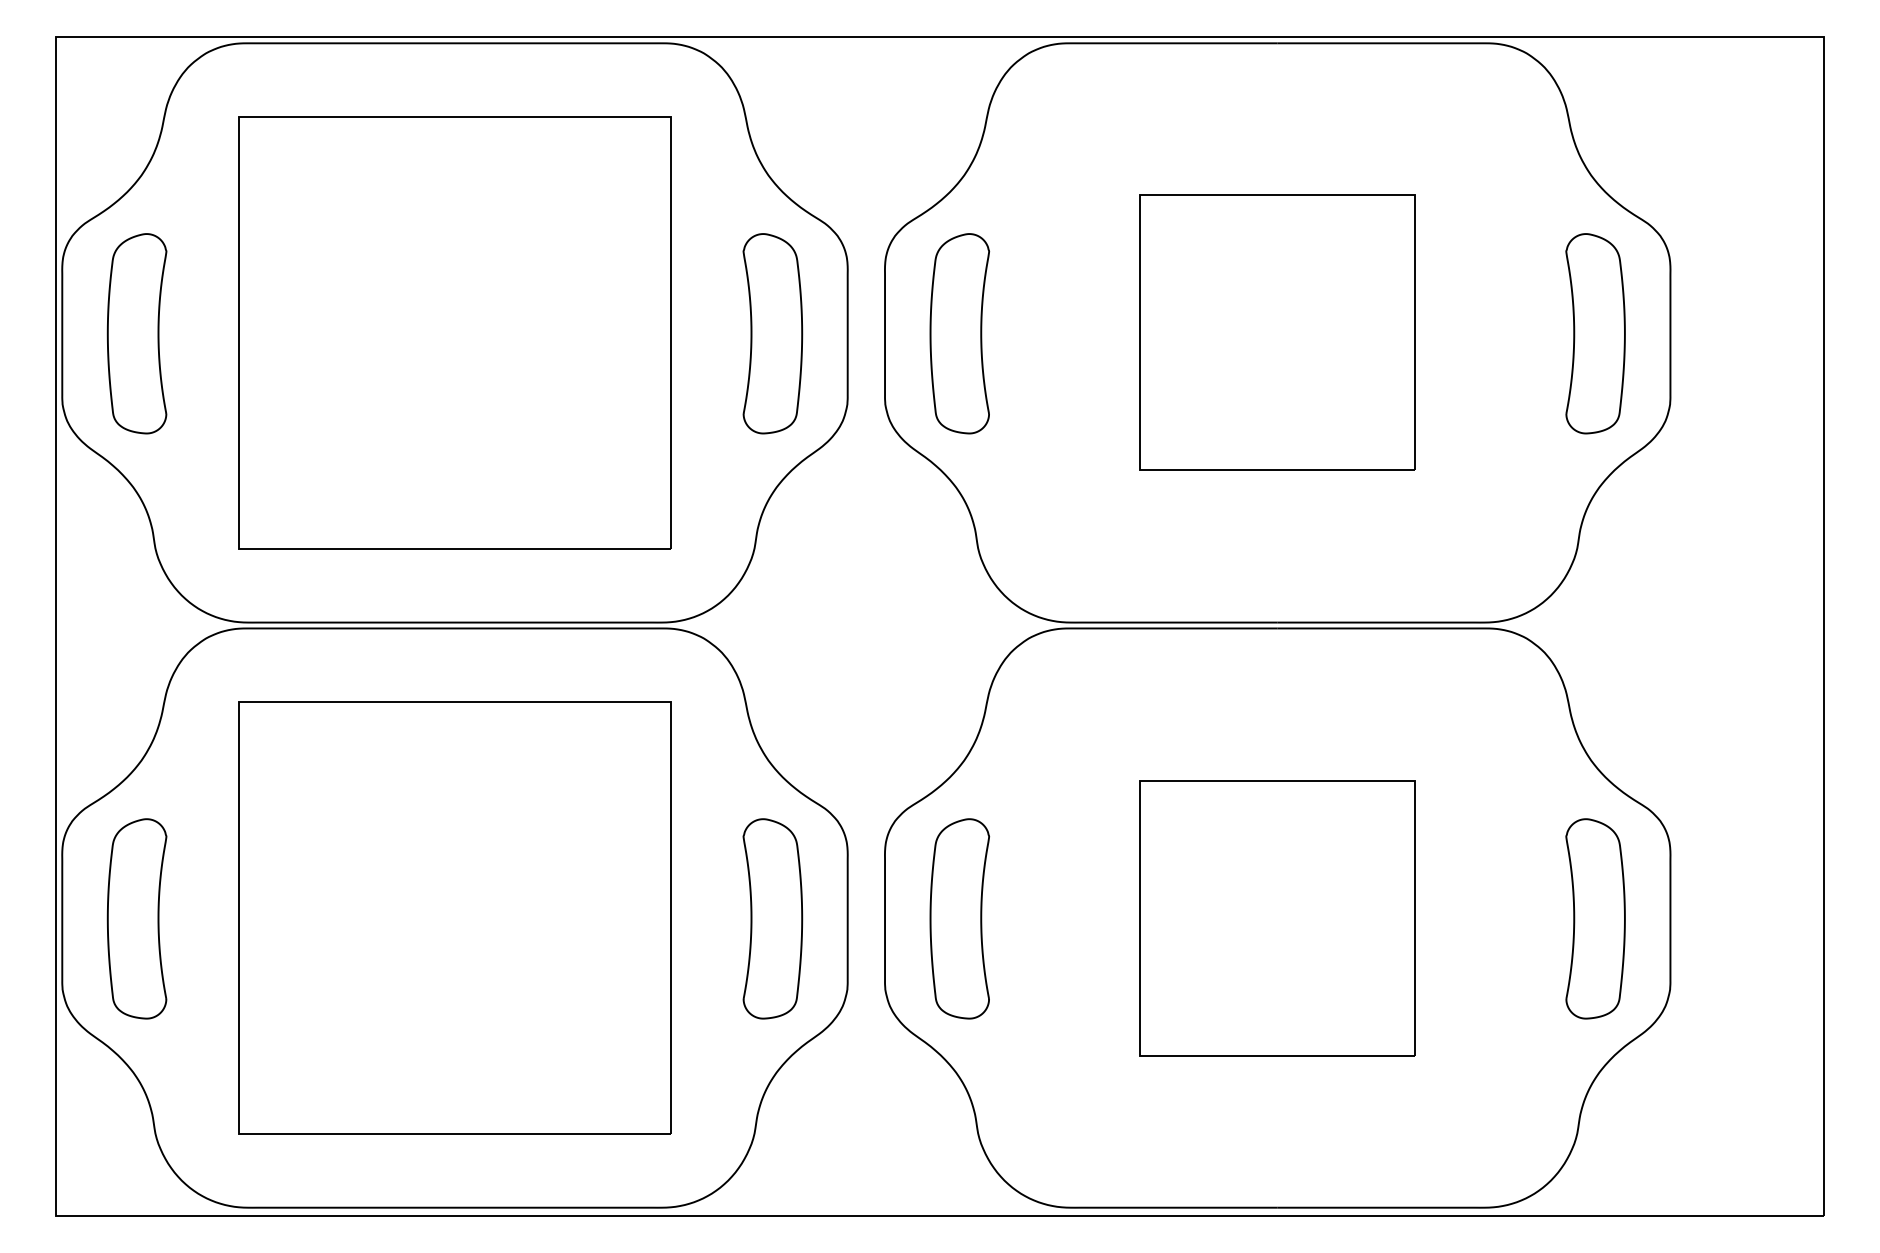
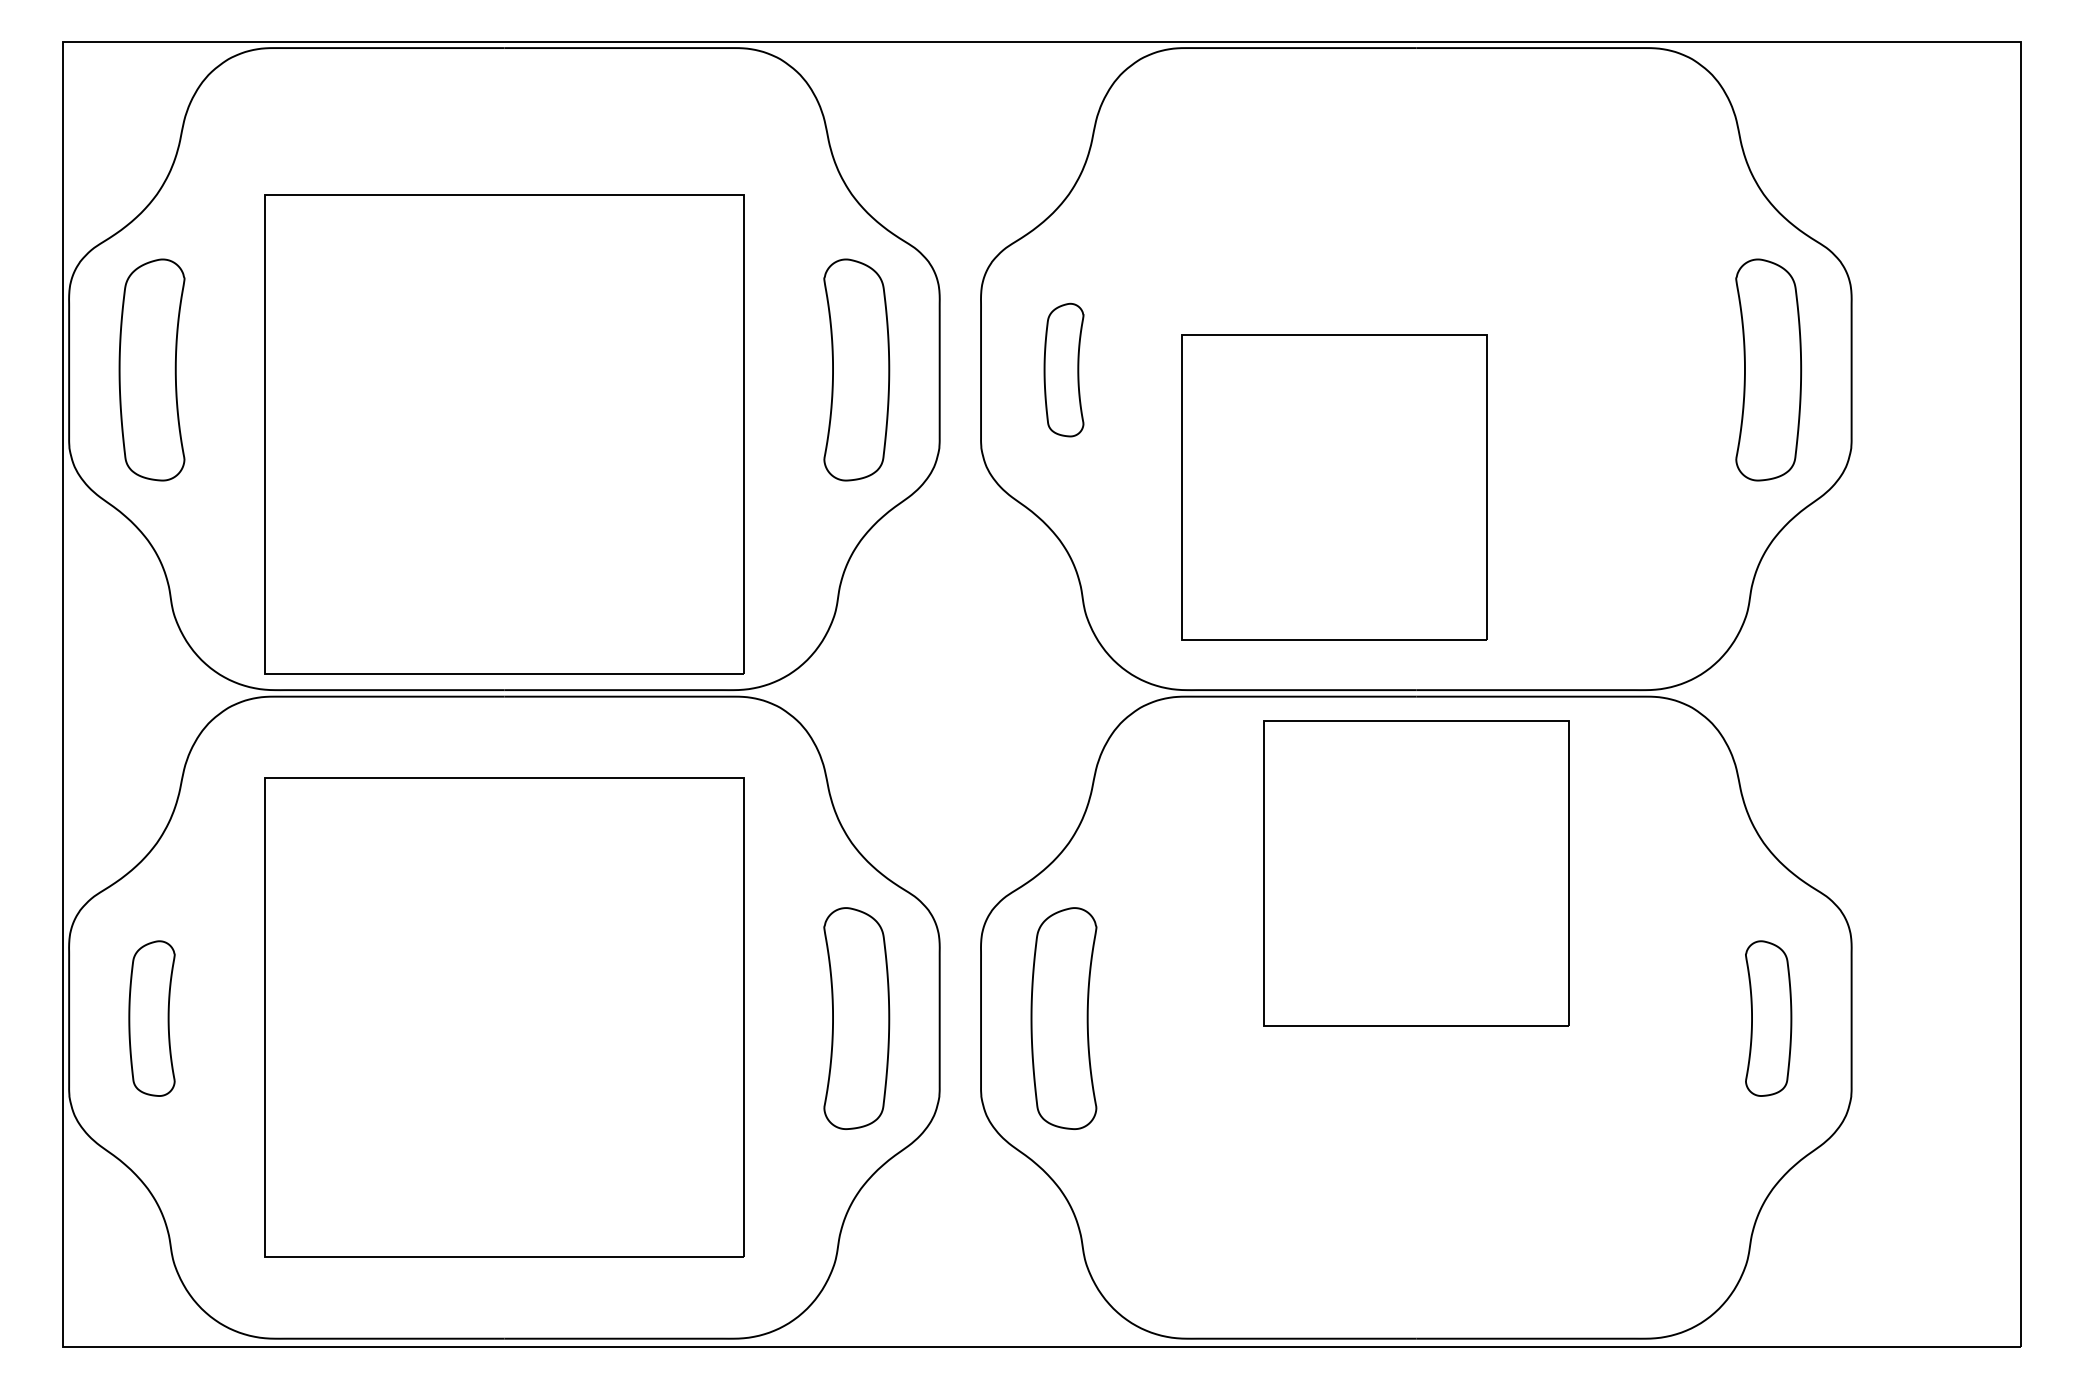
part: (454, 332) -> (503, 434), moved
part: (1277, 332) -> (1334, 487), moved
part: (959, 333) -> (1063, 369), size x0.6
part: (136, 918) -> (151, 1018), size x0.7
part: (1277, 918) -> (1416, 874), moved
part: (1595, 918) -> (1768, 1018), size x0.7

